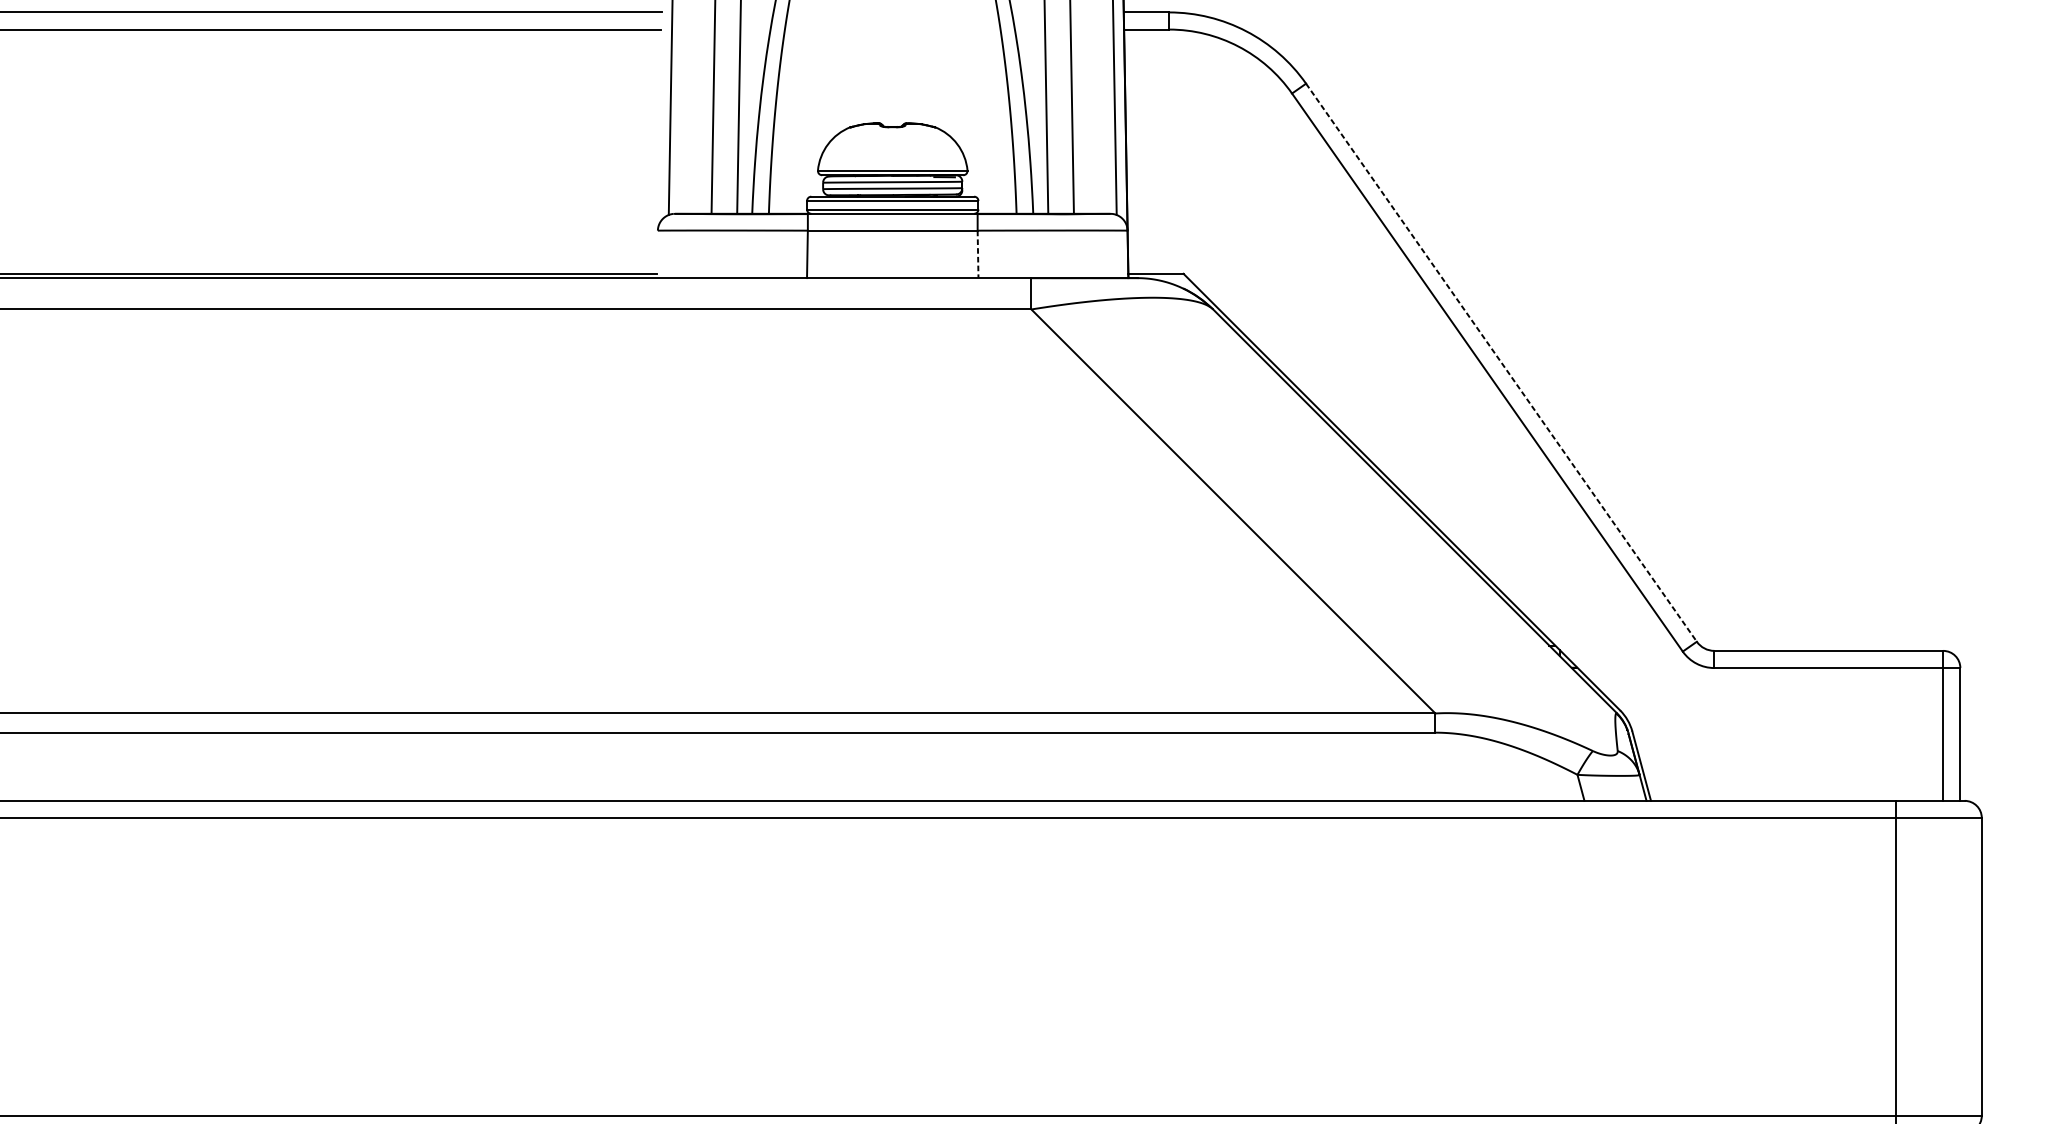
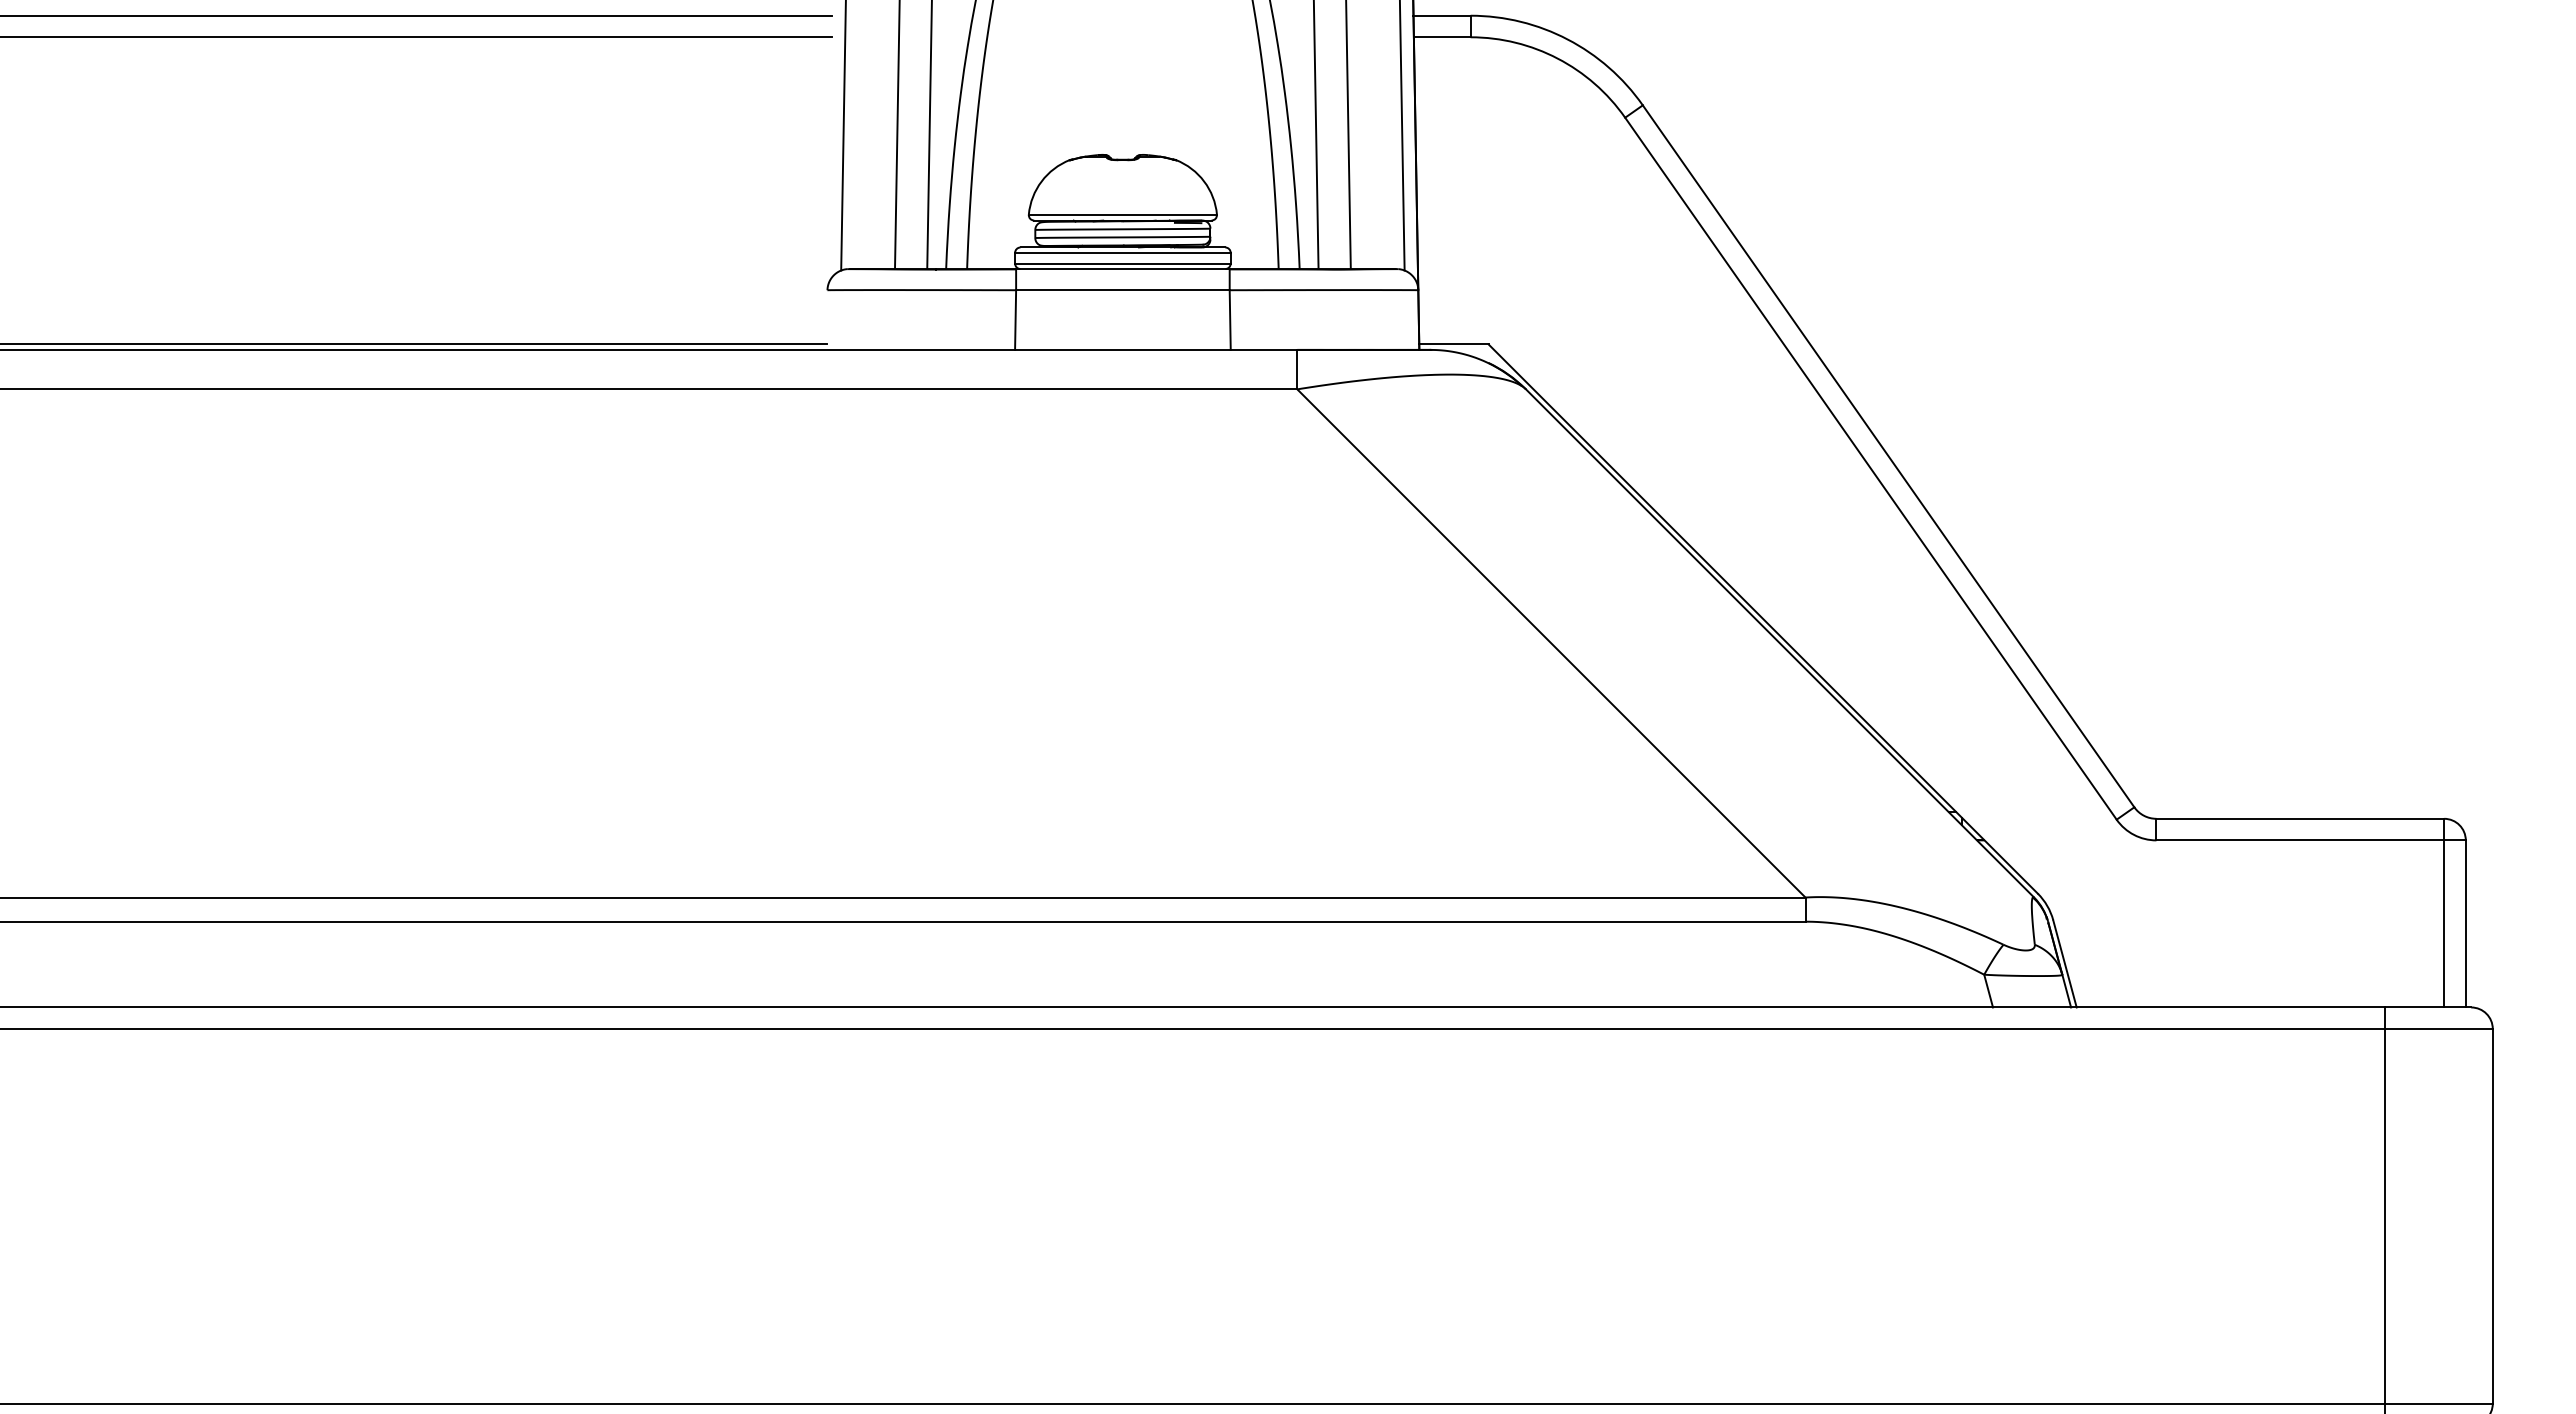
line: (978, 254) -> (1230, 320), dashed -> solid
line: (1501, 362) -> (1888, 456), dashed -> solid

